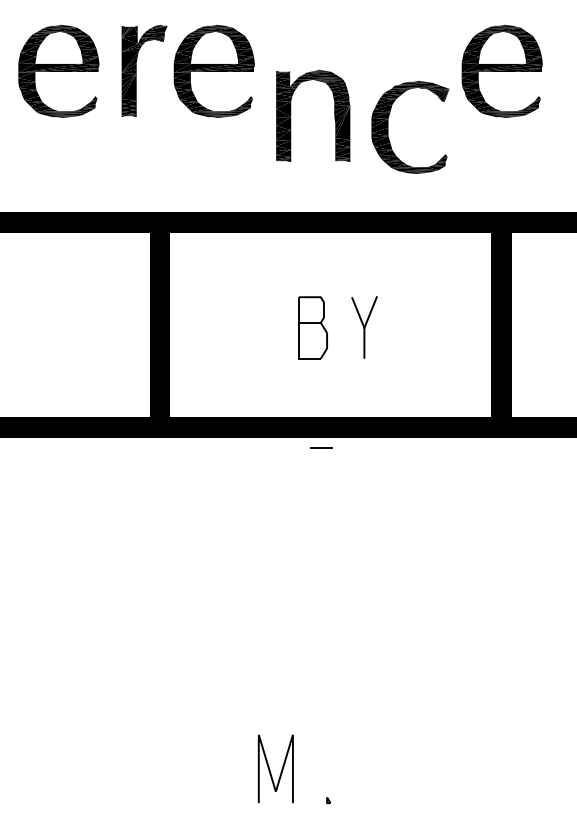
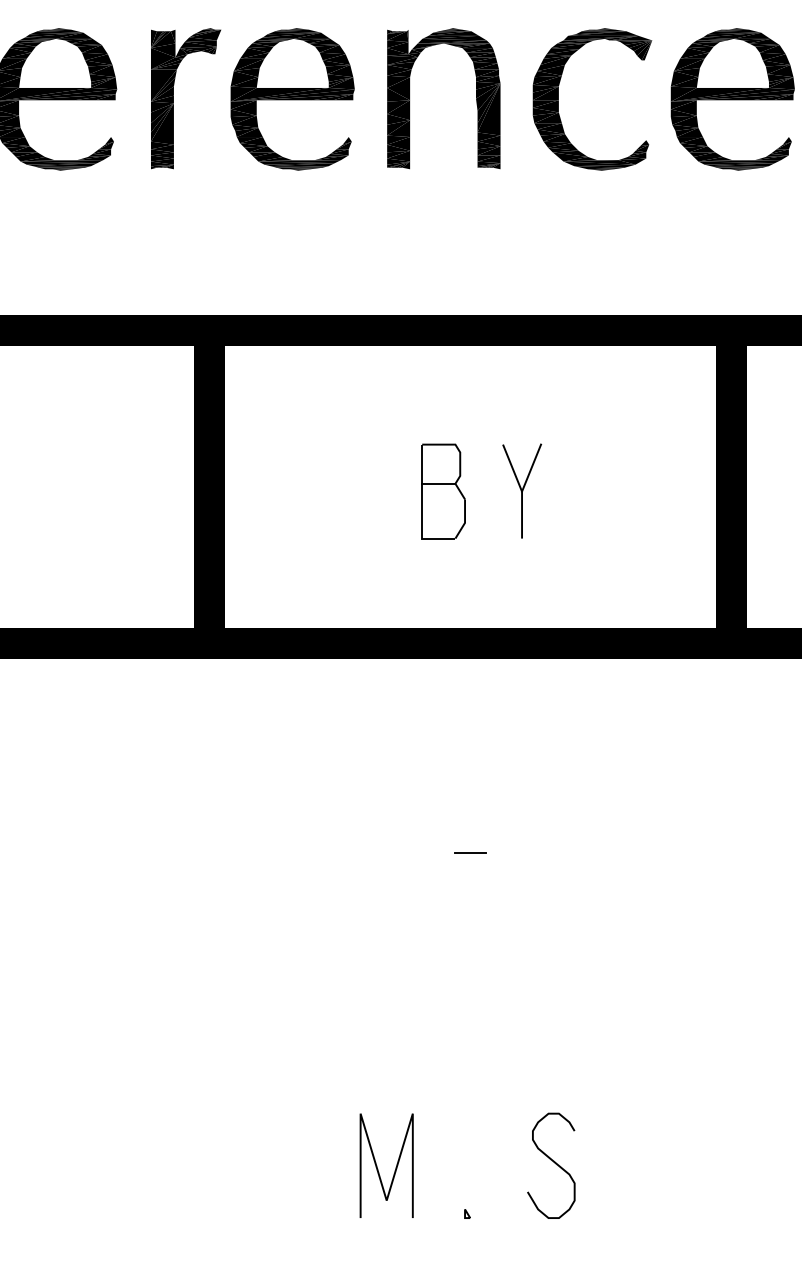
part: (334, 115) -> (476, 97), moved
part: (388, 126) -> (558, 97), moved
line: (321, 447) -> (470, 851), moved
curve: (383, 766) -> (551, 1162), added

